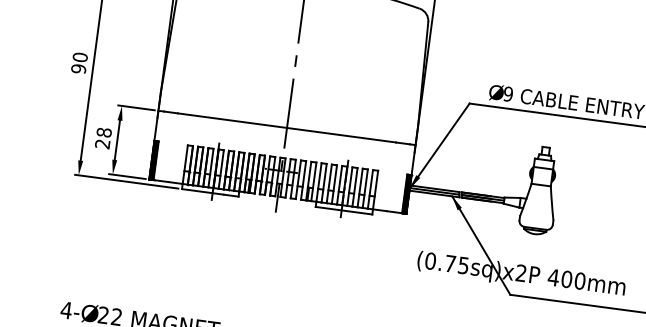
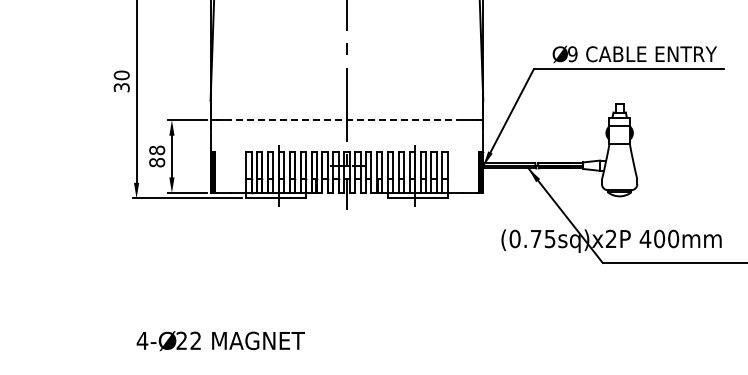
text: (78, 68) -> (121, 87), 90 -> 30
line: (286, 128) -> (346, 120), solid -> dashed
text: (103, 144) -> (157, 162), 28 -> 88

